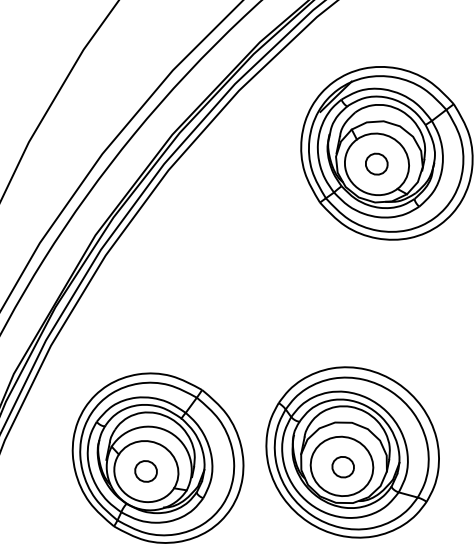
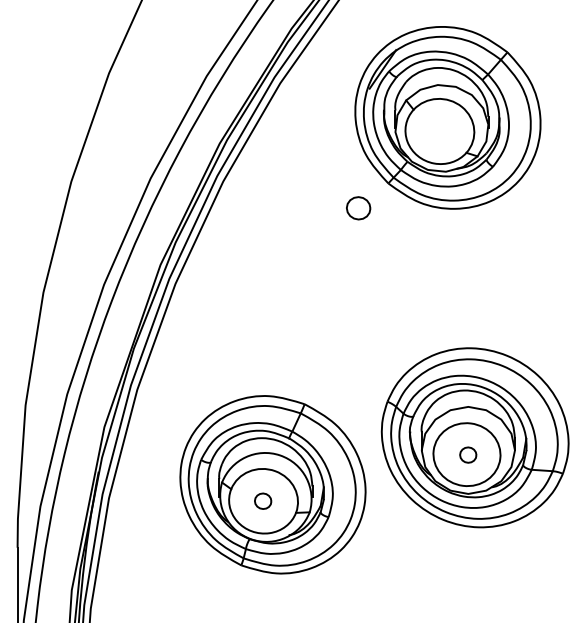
part: (376, 164) -> (358, 208), moved
part: (342, 466) -> (467, 454), size x0.7
part: (145, 471) -> (262, 501), size x0.7

